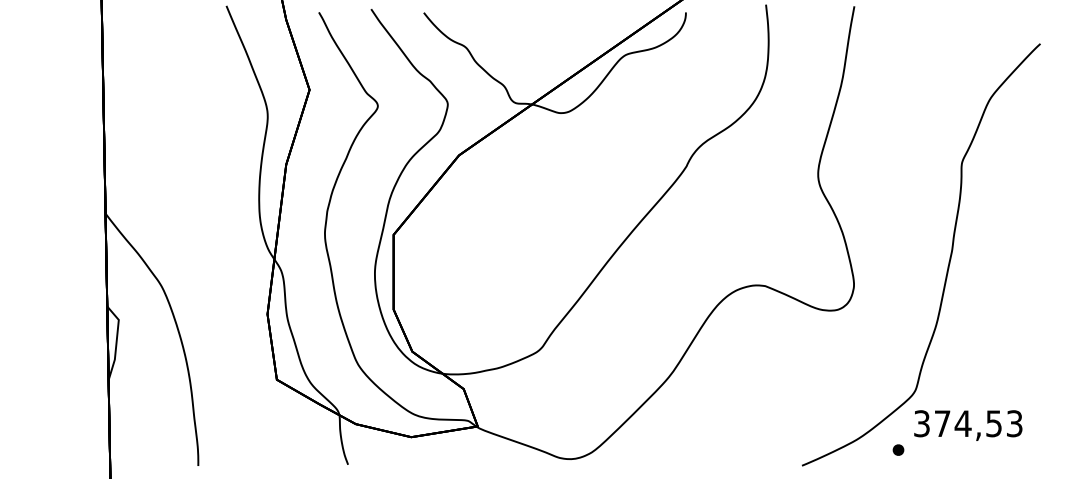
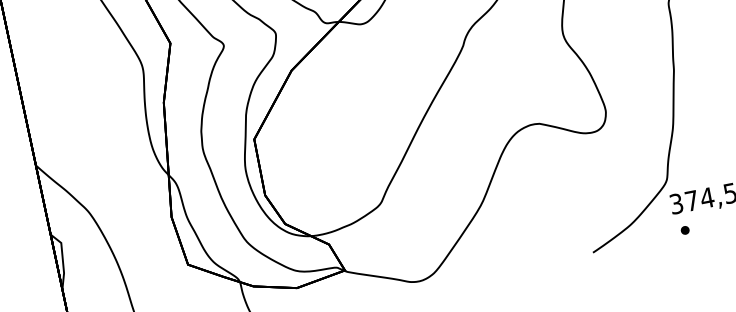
part: (898, 449) -> (685, 229), moved

